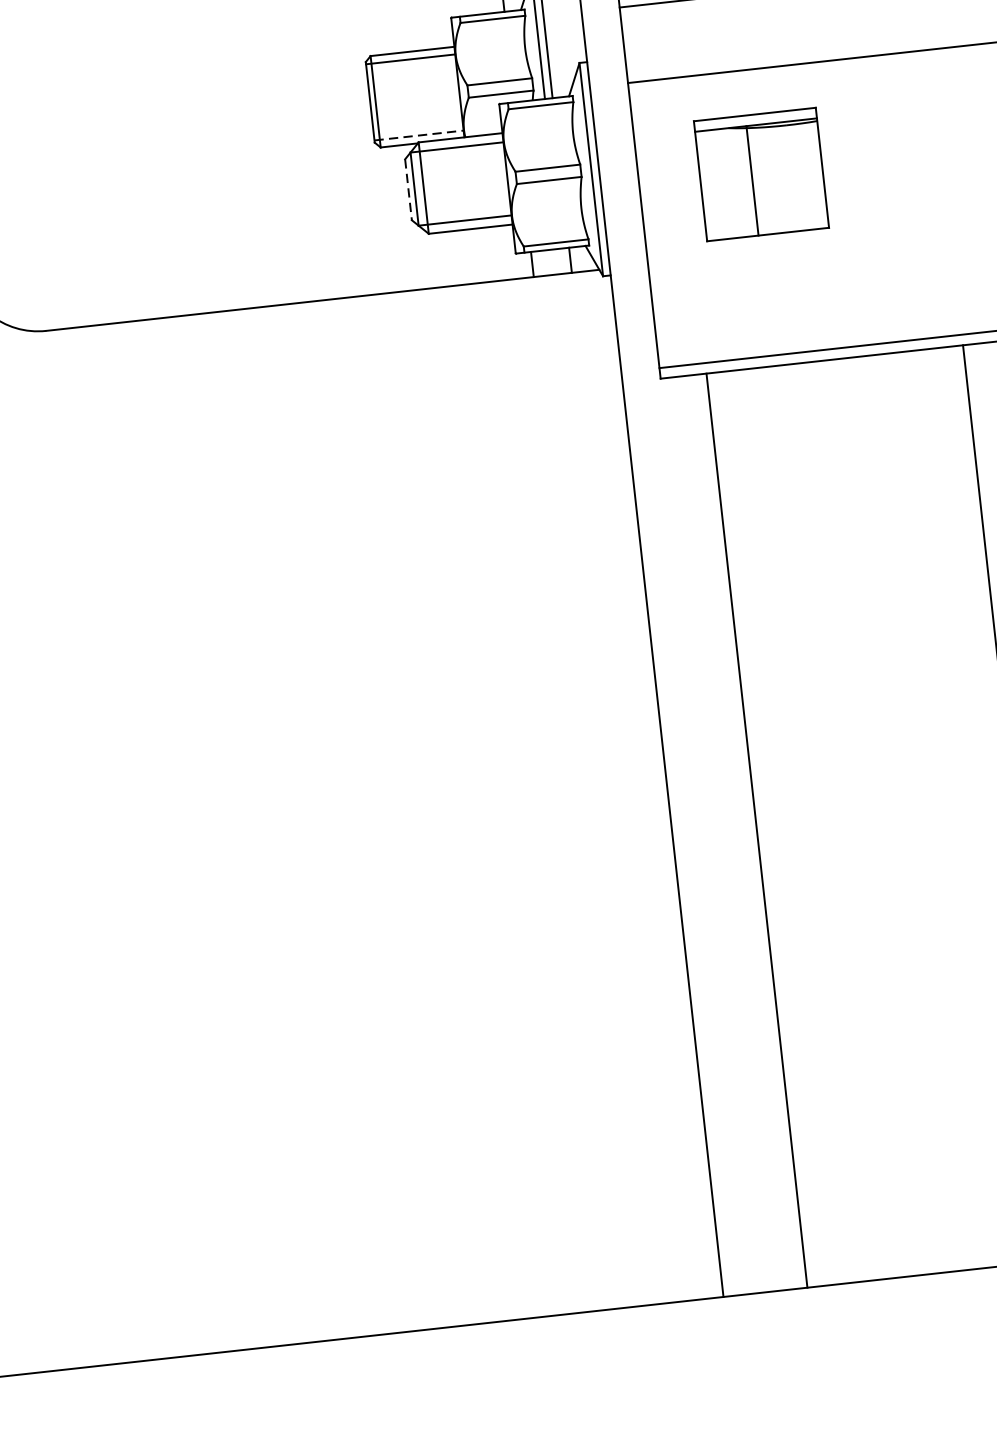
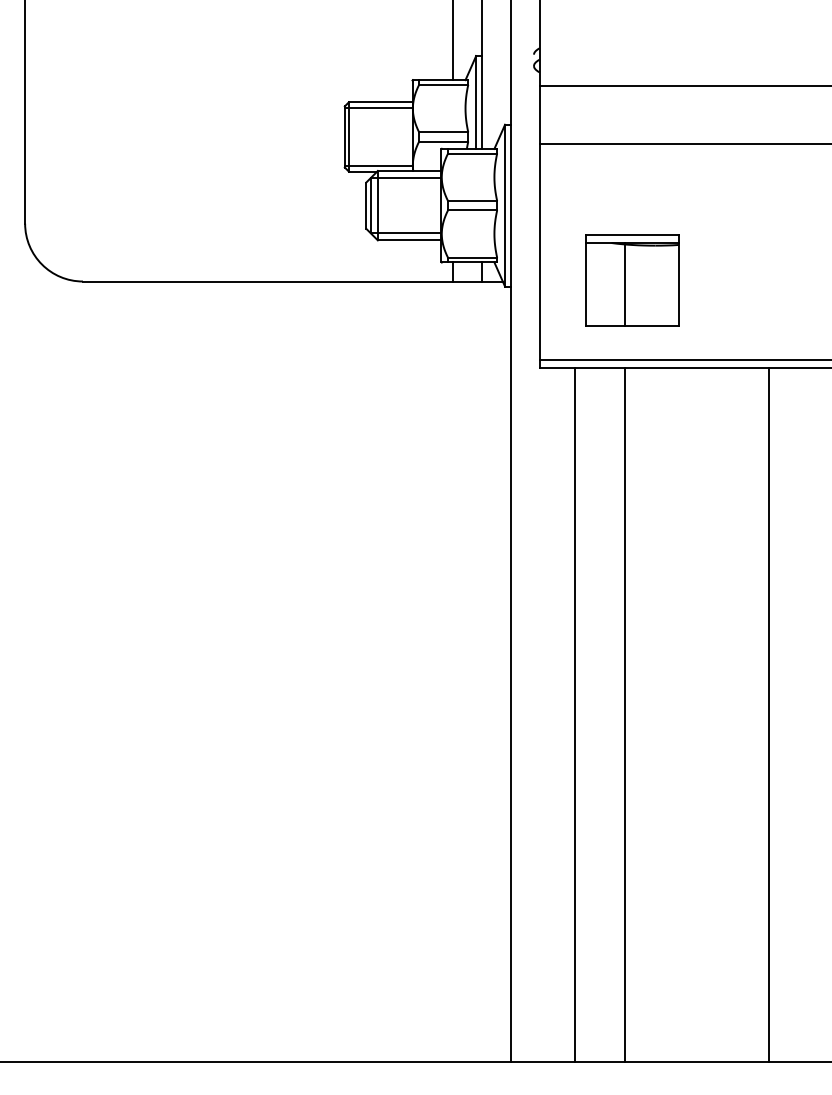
line: (418, 135) -> (378, 165), dashed -> solid
part: (761, 174) -> (632, 280), moved
line: (408, 190) -> (366, 206), dashed -> solid
line: (824, 823) -> (625, 715), added

